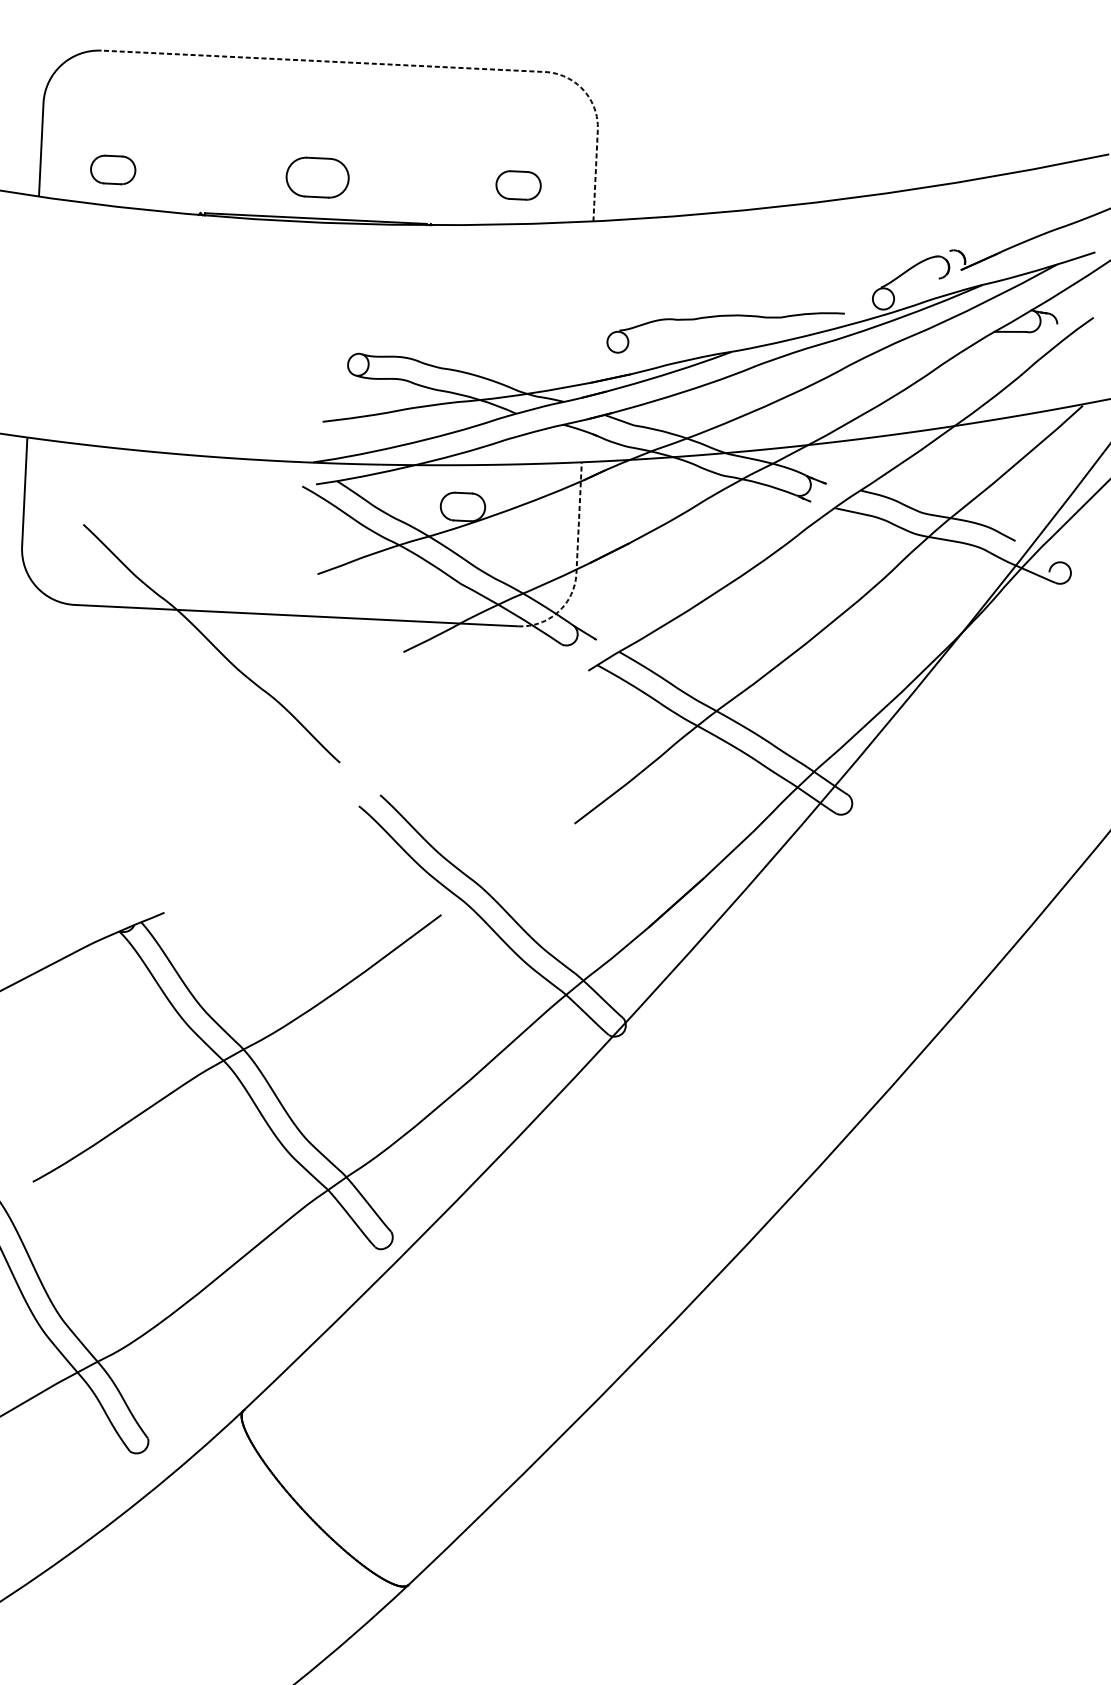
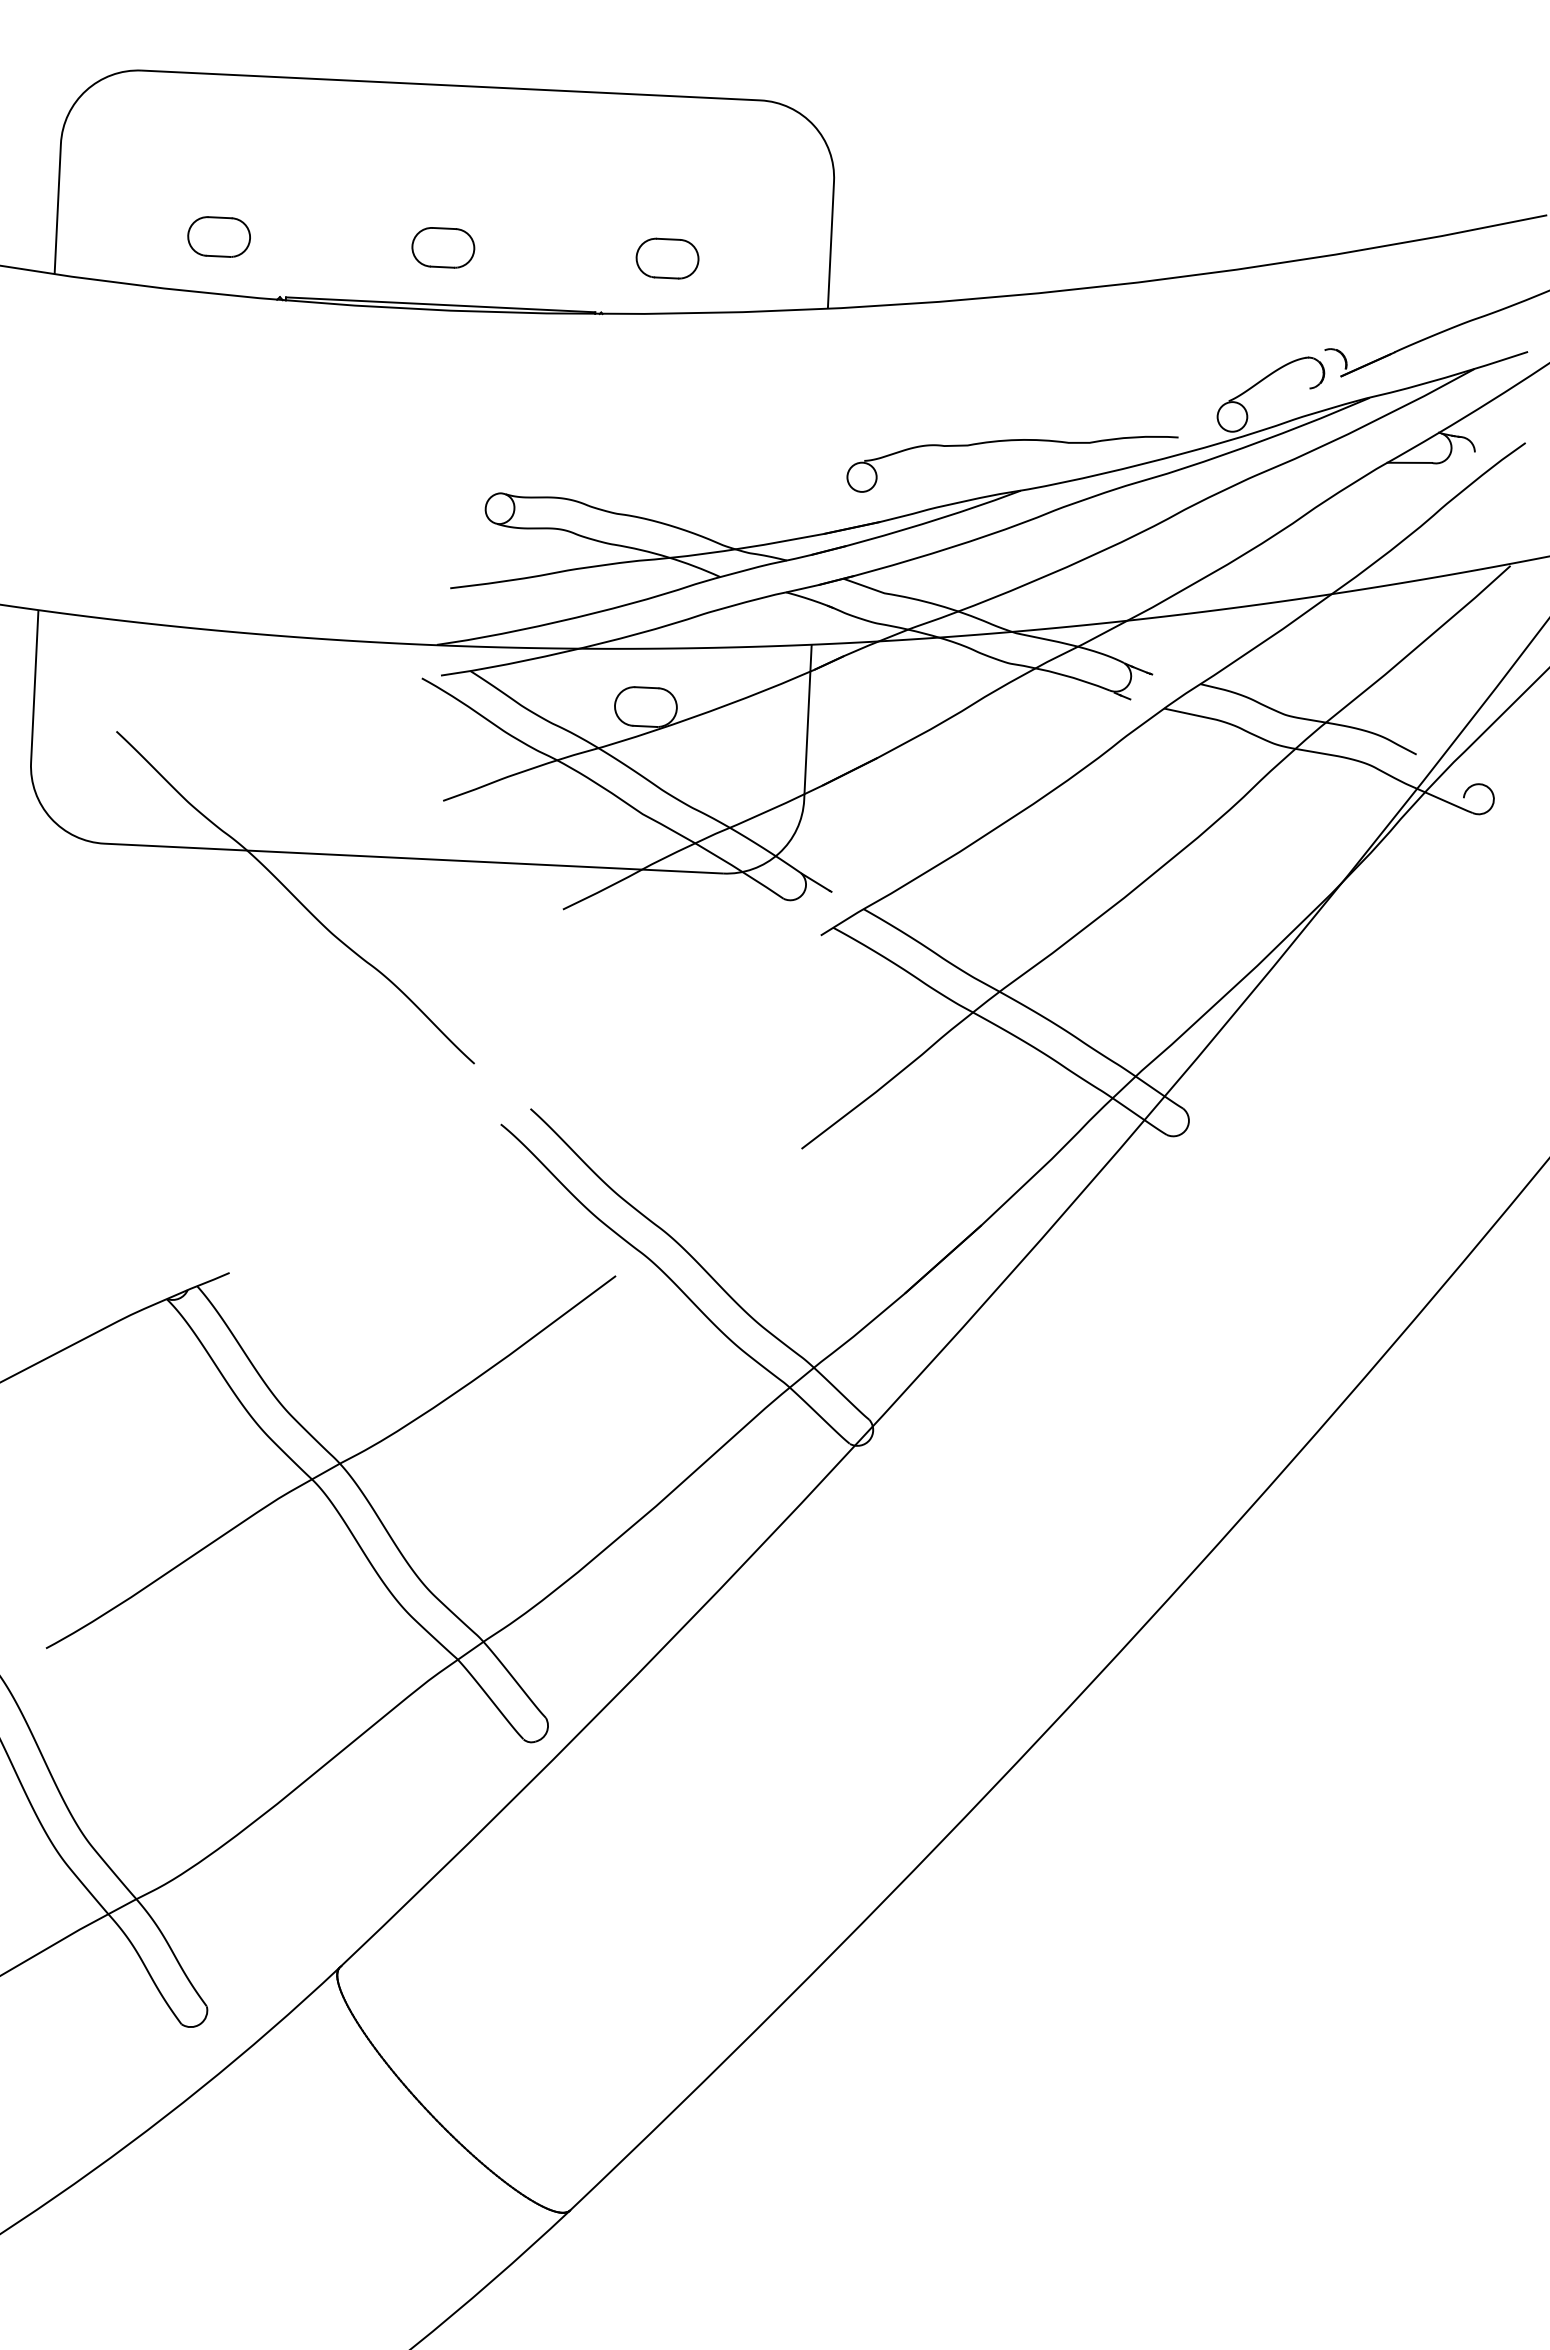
line: (420, 66) -> (586, 92), dashed -> solid
part: (112, 169) -> (218, 236), moved
part: (317, 177) -> (443, 247), size x0.71
part: (518, 185) -> (667, 258), moved
line: (576, 568) -> (804, 793), dashed -> solid

